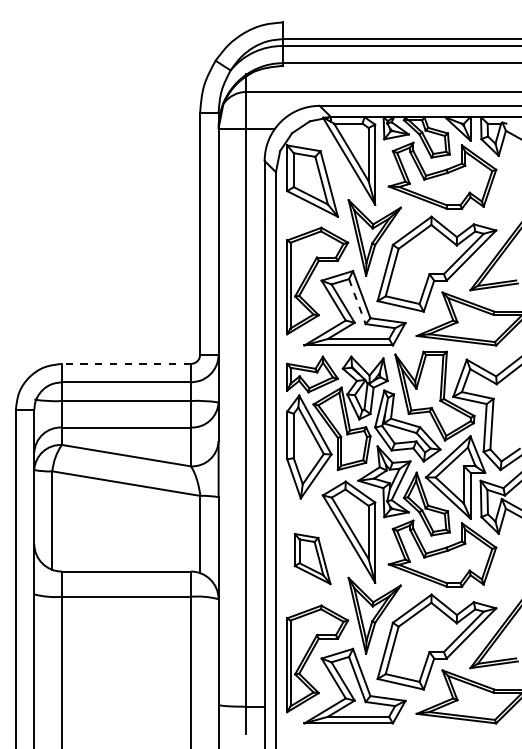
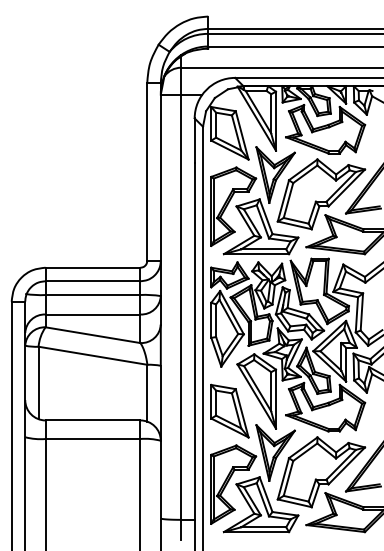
line: (357, 302) -> (262, 222), dashed -> solid
line: (126, 363) -> (93, 267), dashed -> solid
part: (312, 558) -> (229, 410), size x1.43

